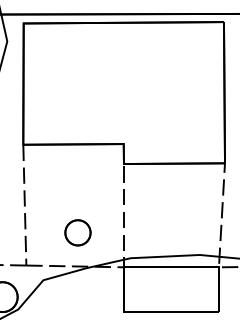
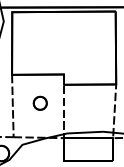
part: (76, 231) -> (39, 102), moved

